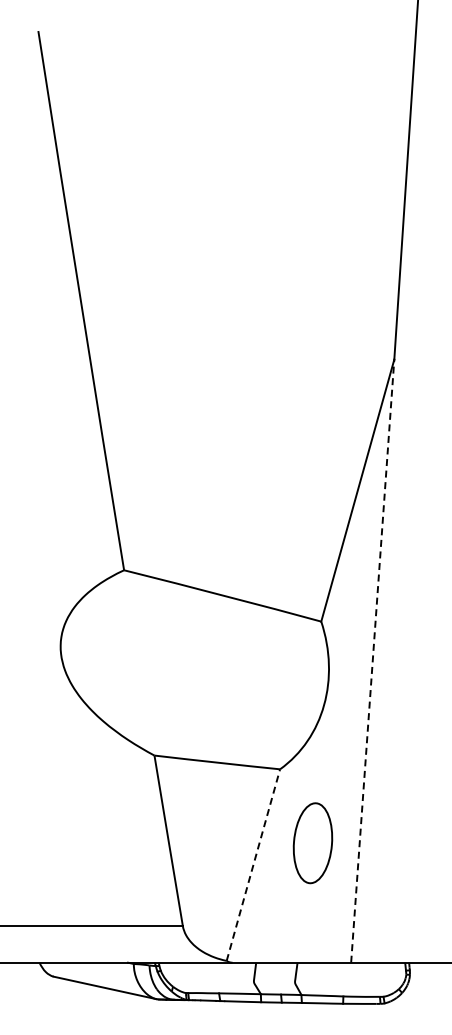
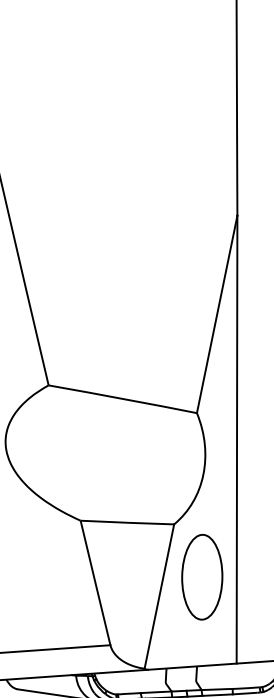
line: (372, 660) -> (236, 439), dashed -> solid
part: (312, 843) -> (201, 577), size x1.43
line: (253, 864) -> (159, 596), dashed -> solid

